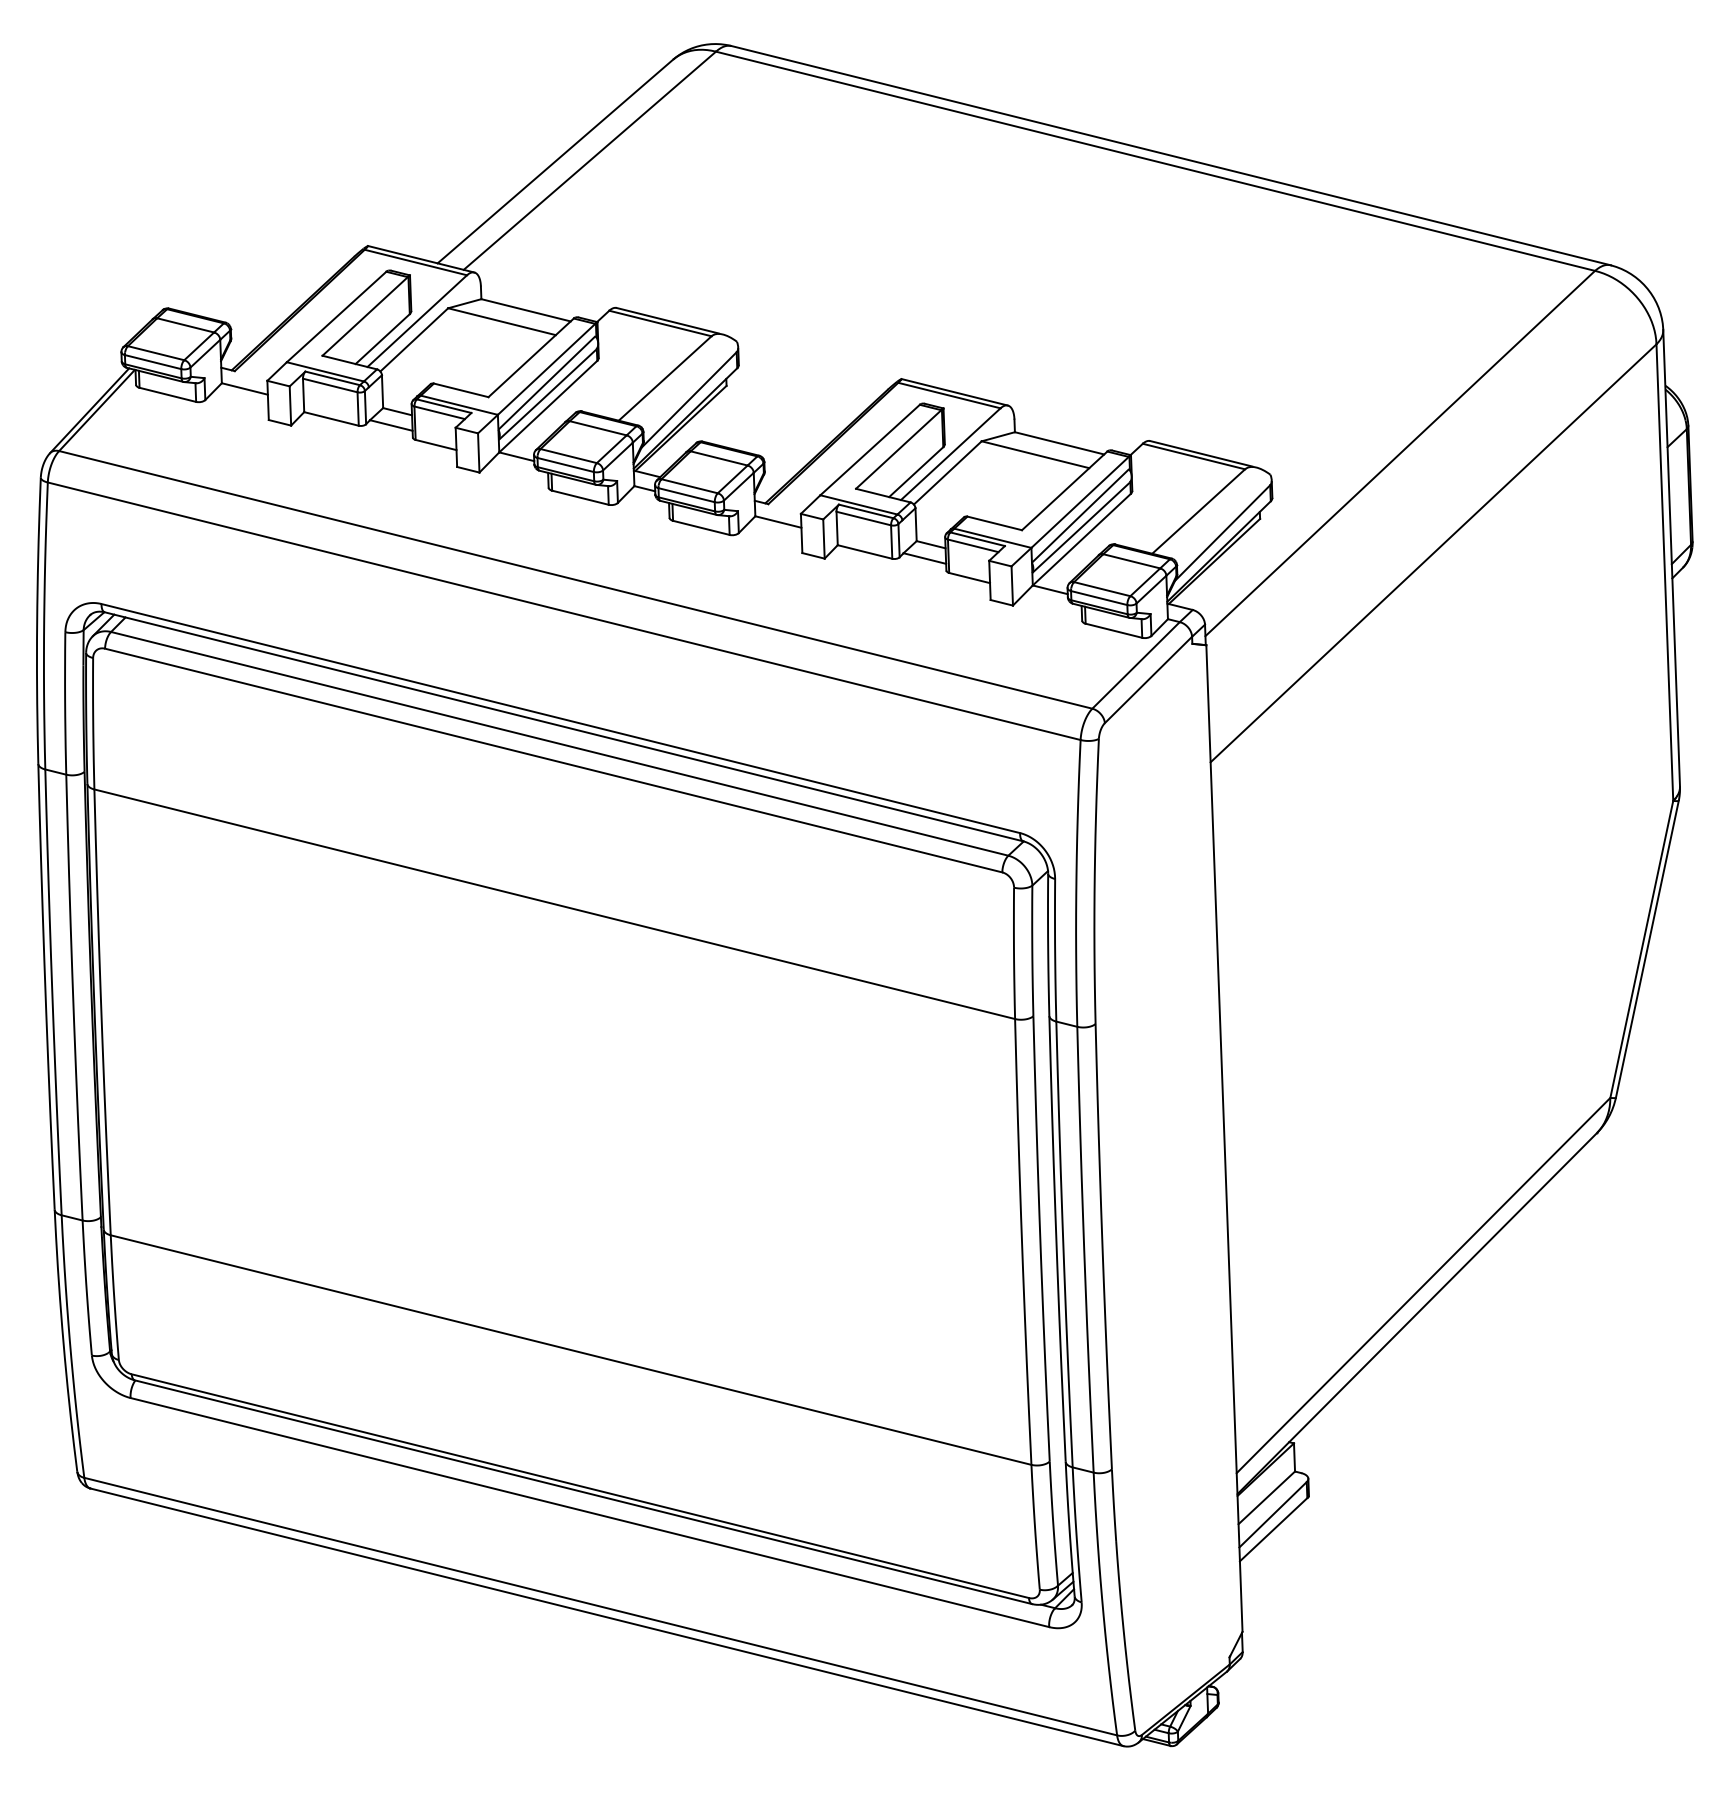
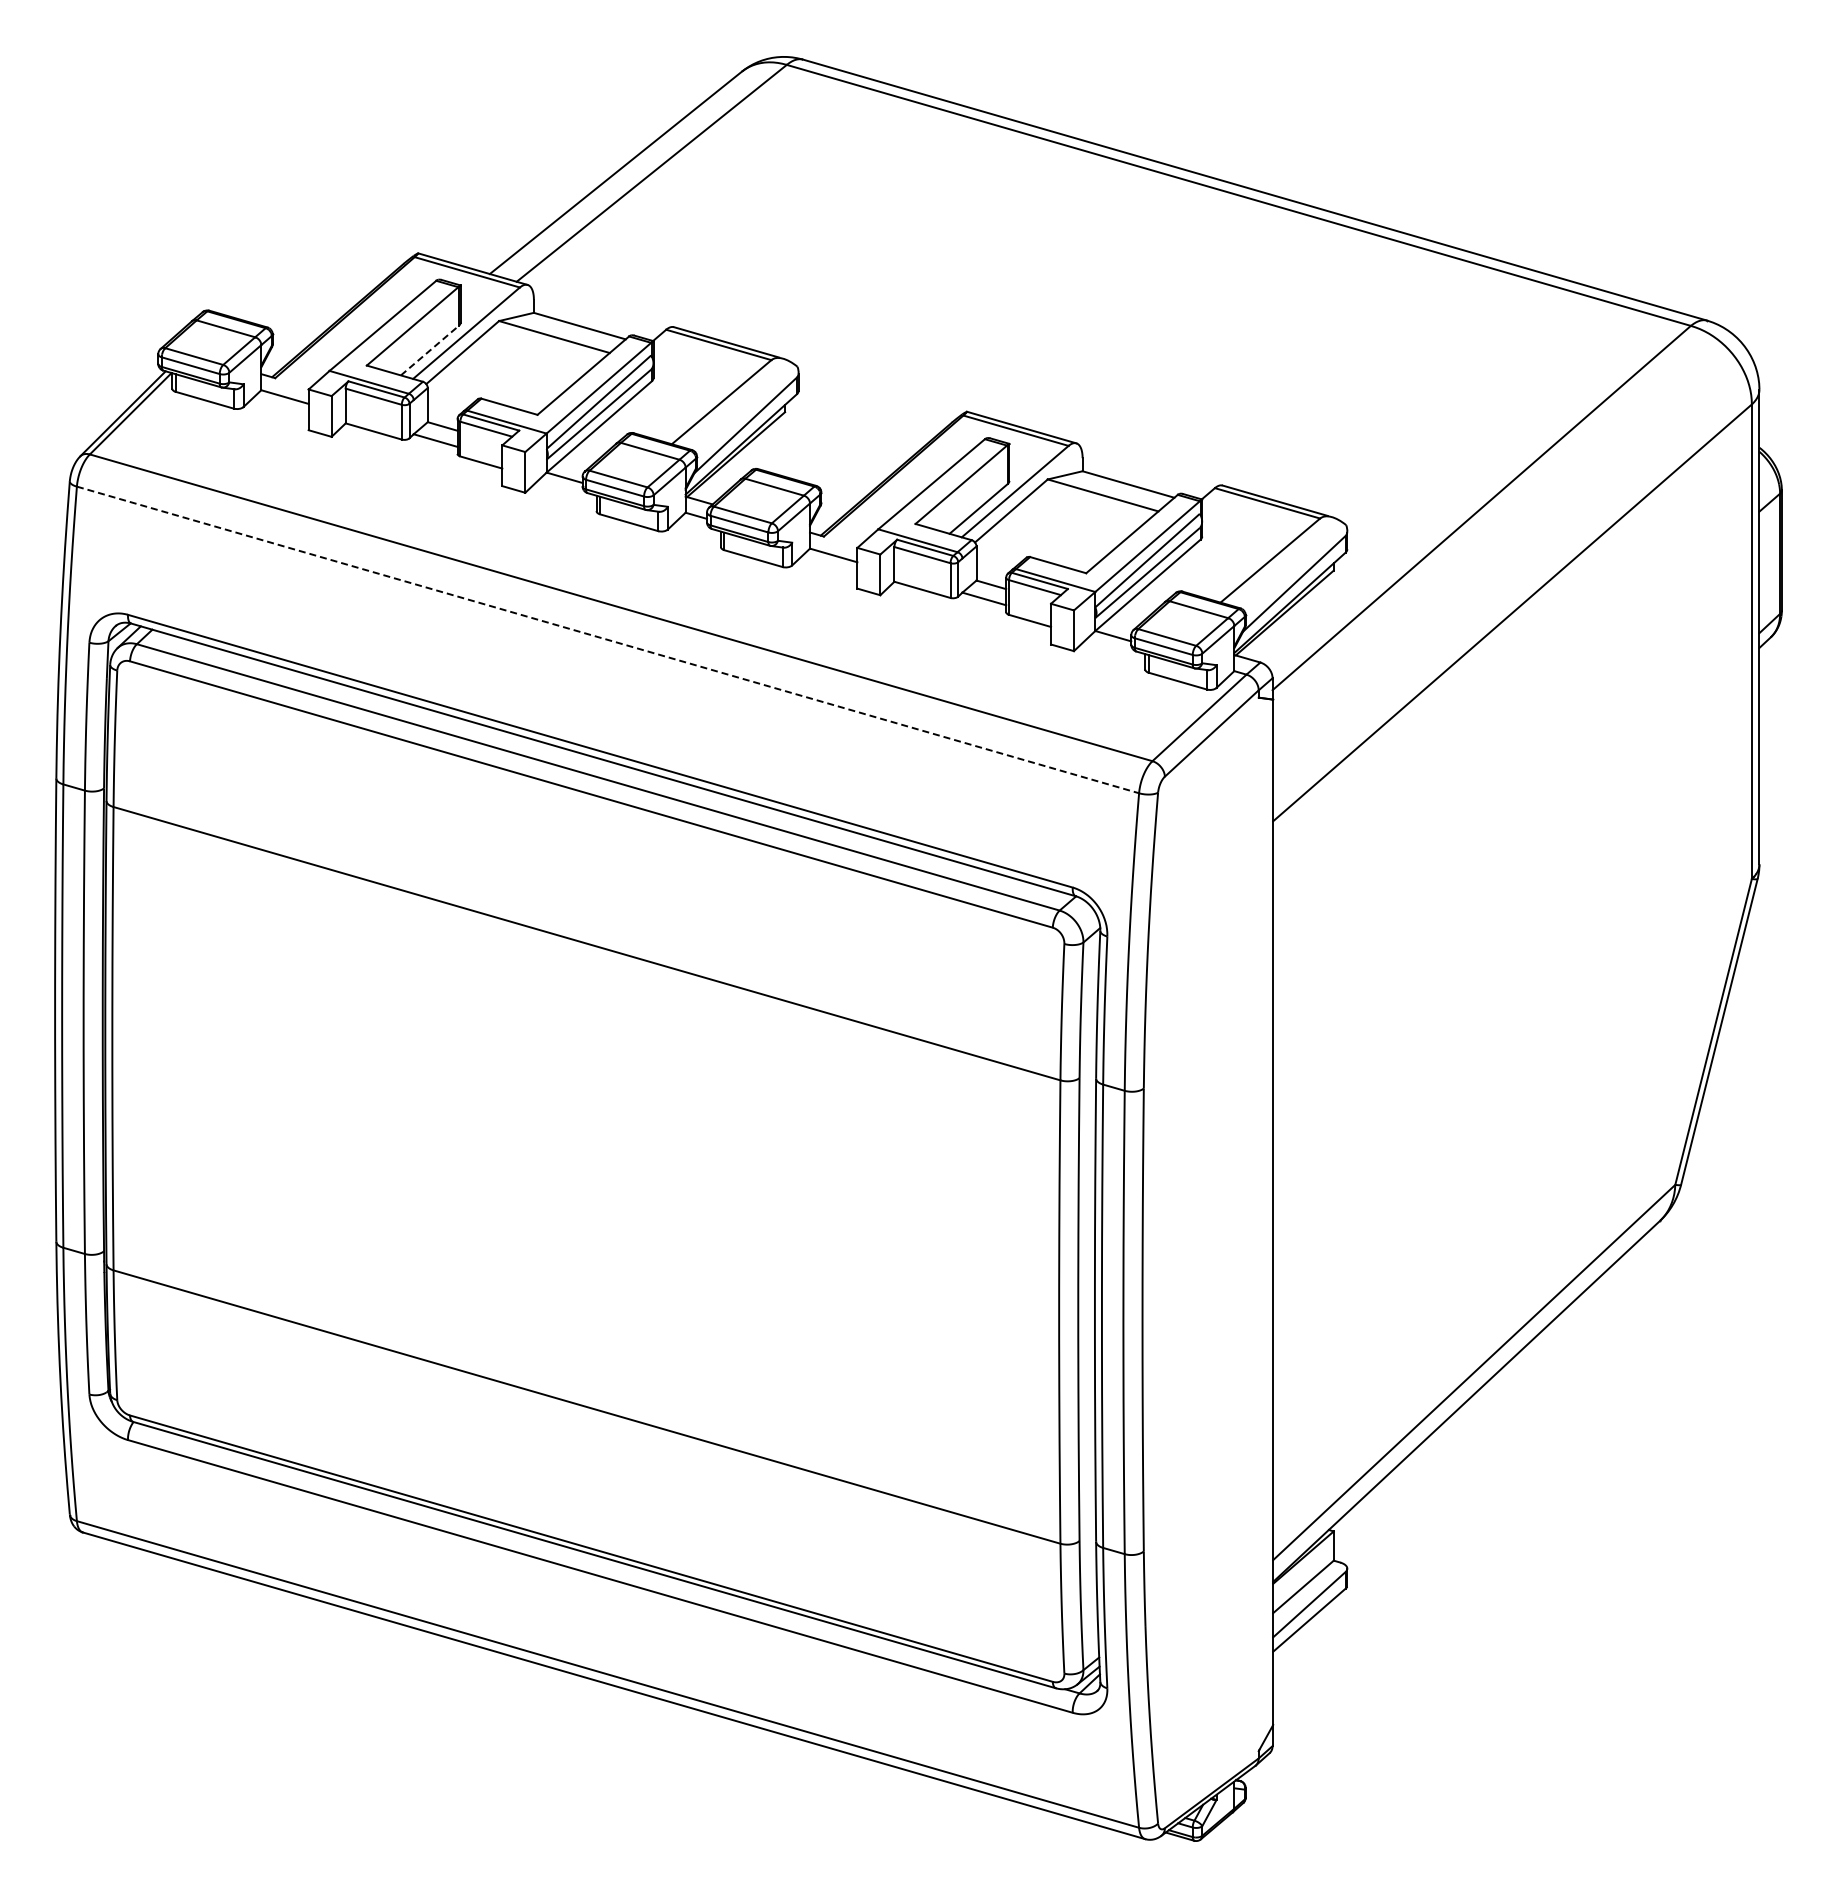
line: (383, 339) -> (430, 350), solid -> dashed
line: (564, 610) -> (608, 639), solid -> dashed

